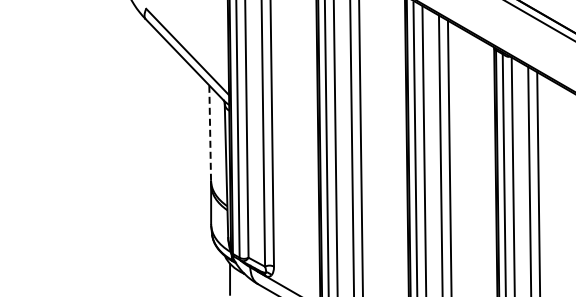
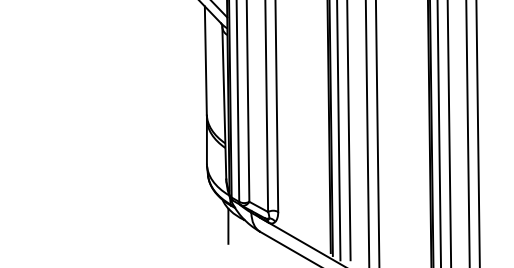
line: (210, 133) -> (206, 60), dashed -> solid

